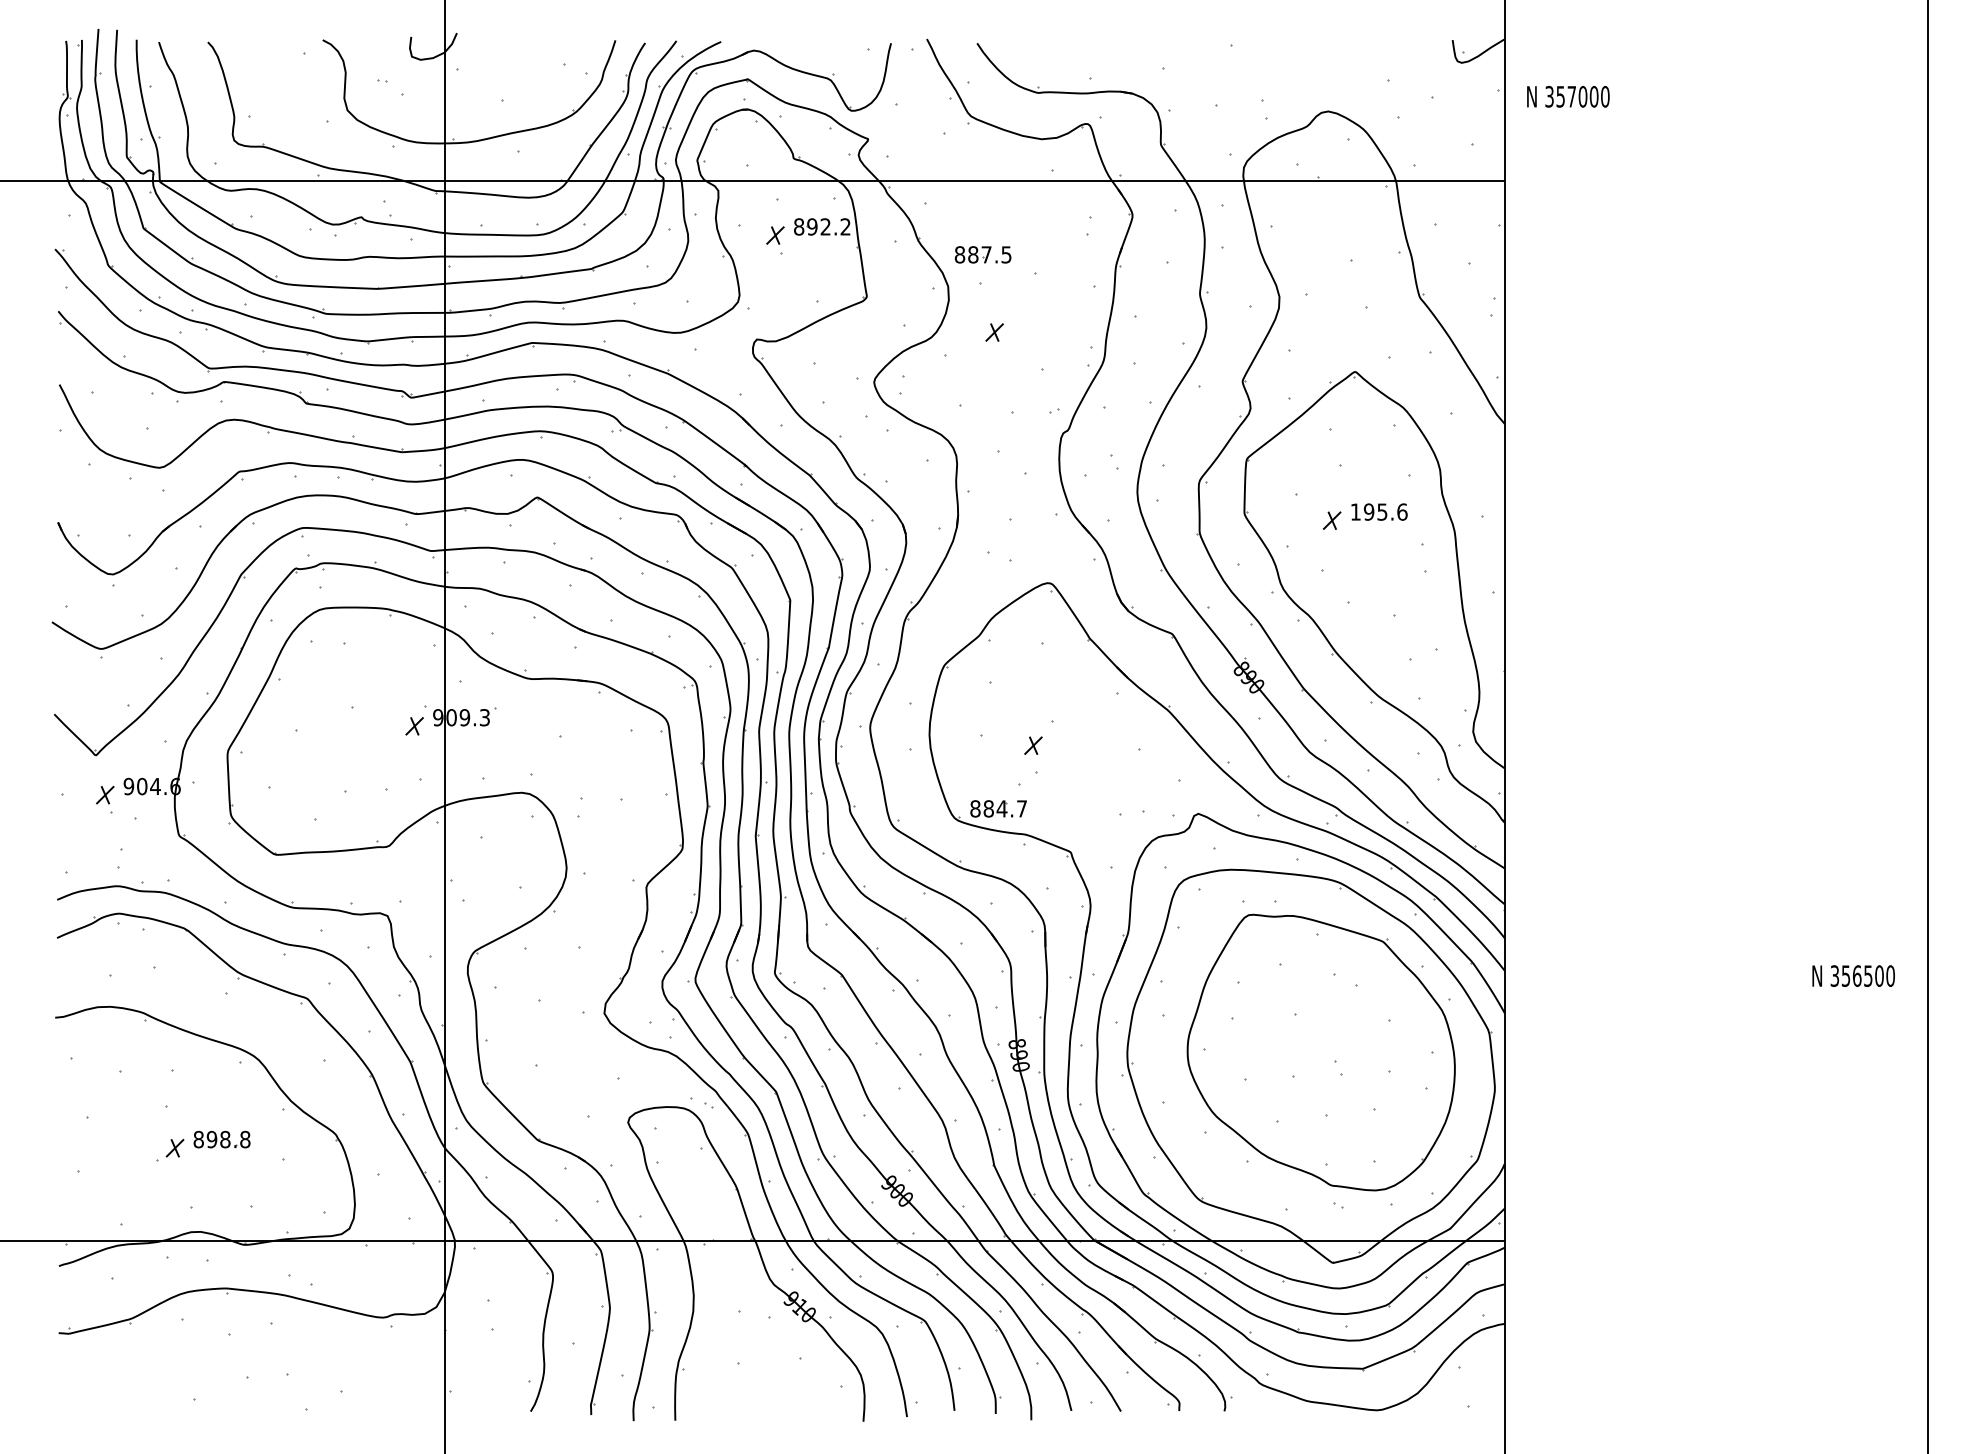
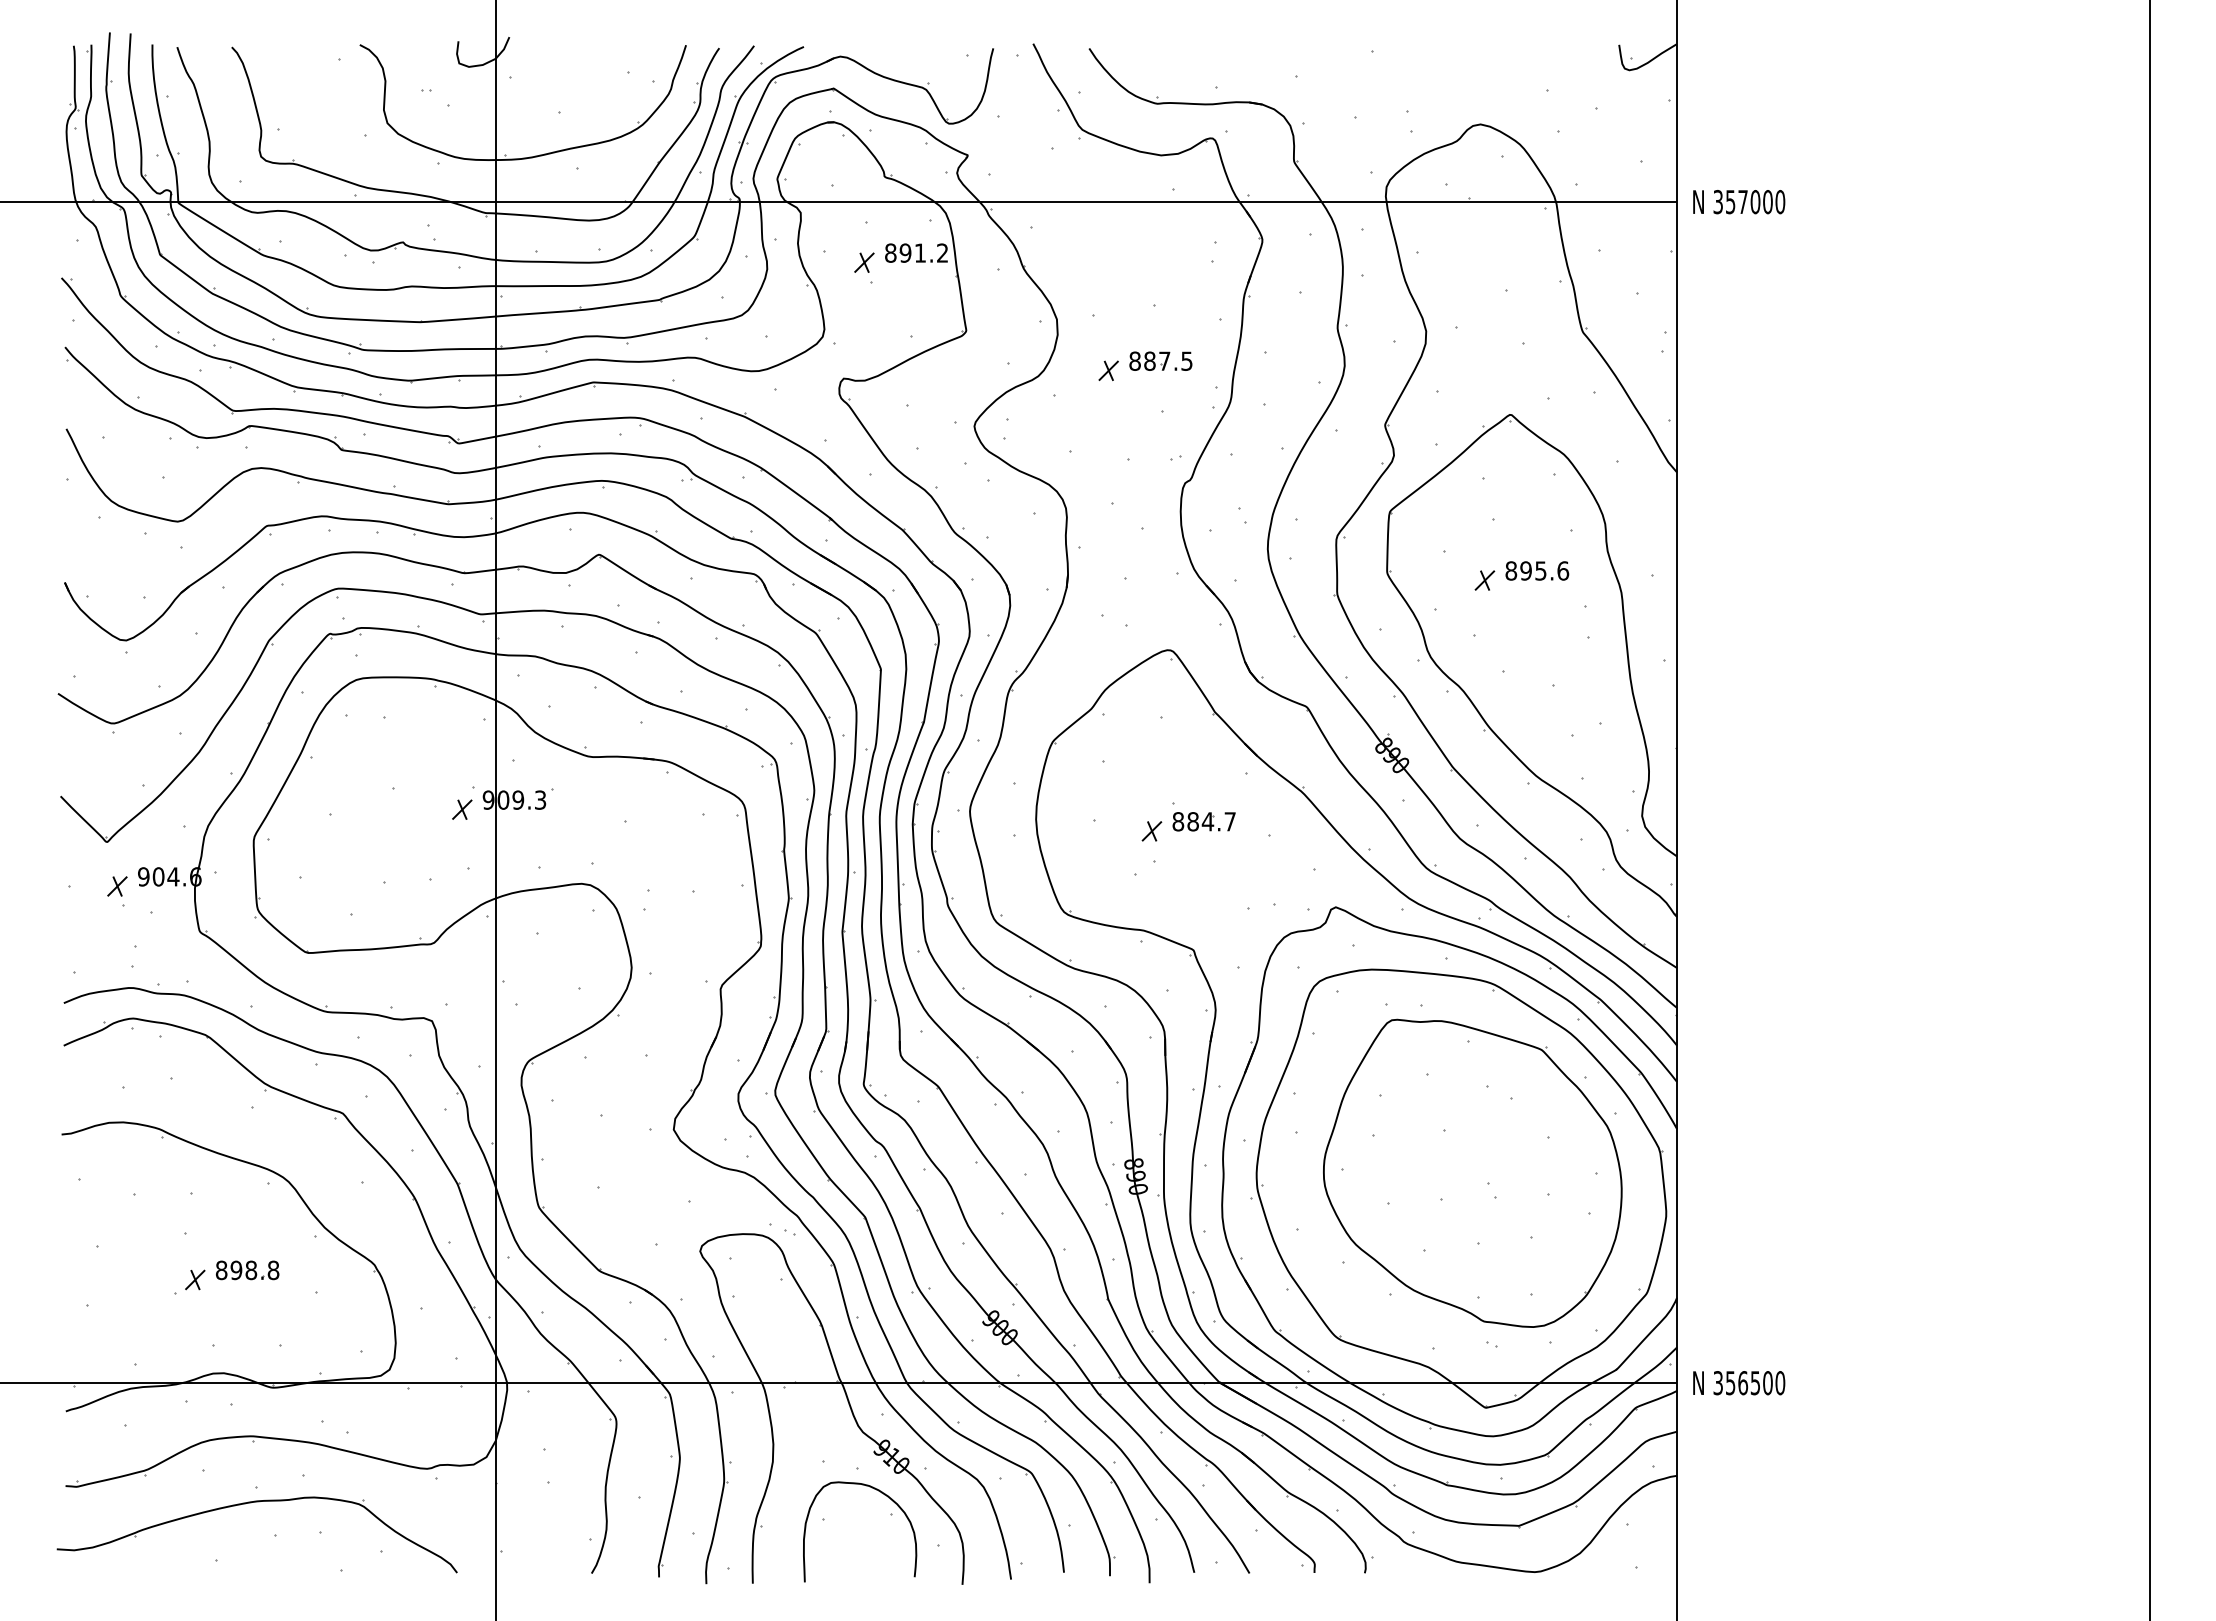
text: (1568, 97) -> (1739, 202), moved
text: (824, 226) -> (919, 252), 892.2 -> 891.2
part: (982, 254) -> (1160, 360), moved
text: (1356, 511) -> (1511, 570), 195.6 -> 895.6
part: (998, 808) -> (1203, 821), moved
text: (1853, 976) -> (1739, 1383), moved
curve: (793, 1341) -> (884, 1495), added
part: (225, 1348) -> (251, 1503), added

